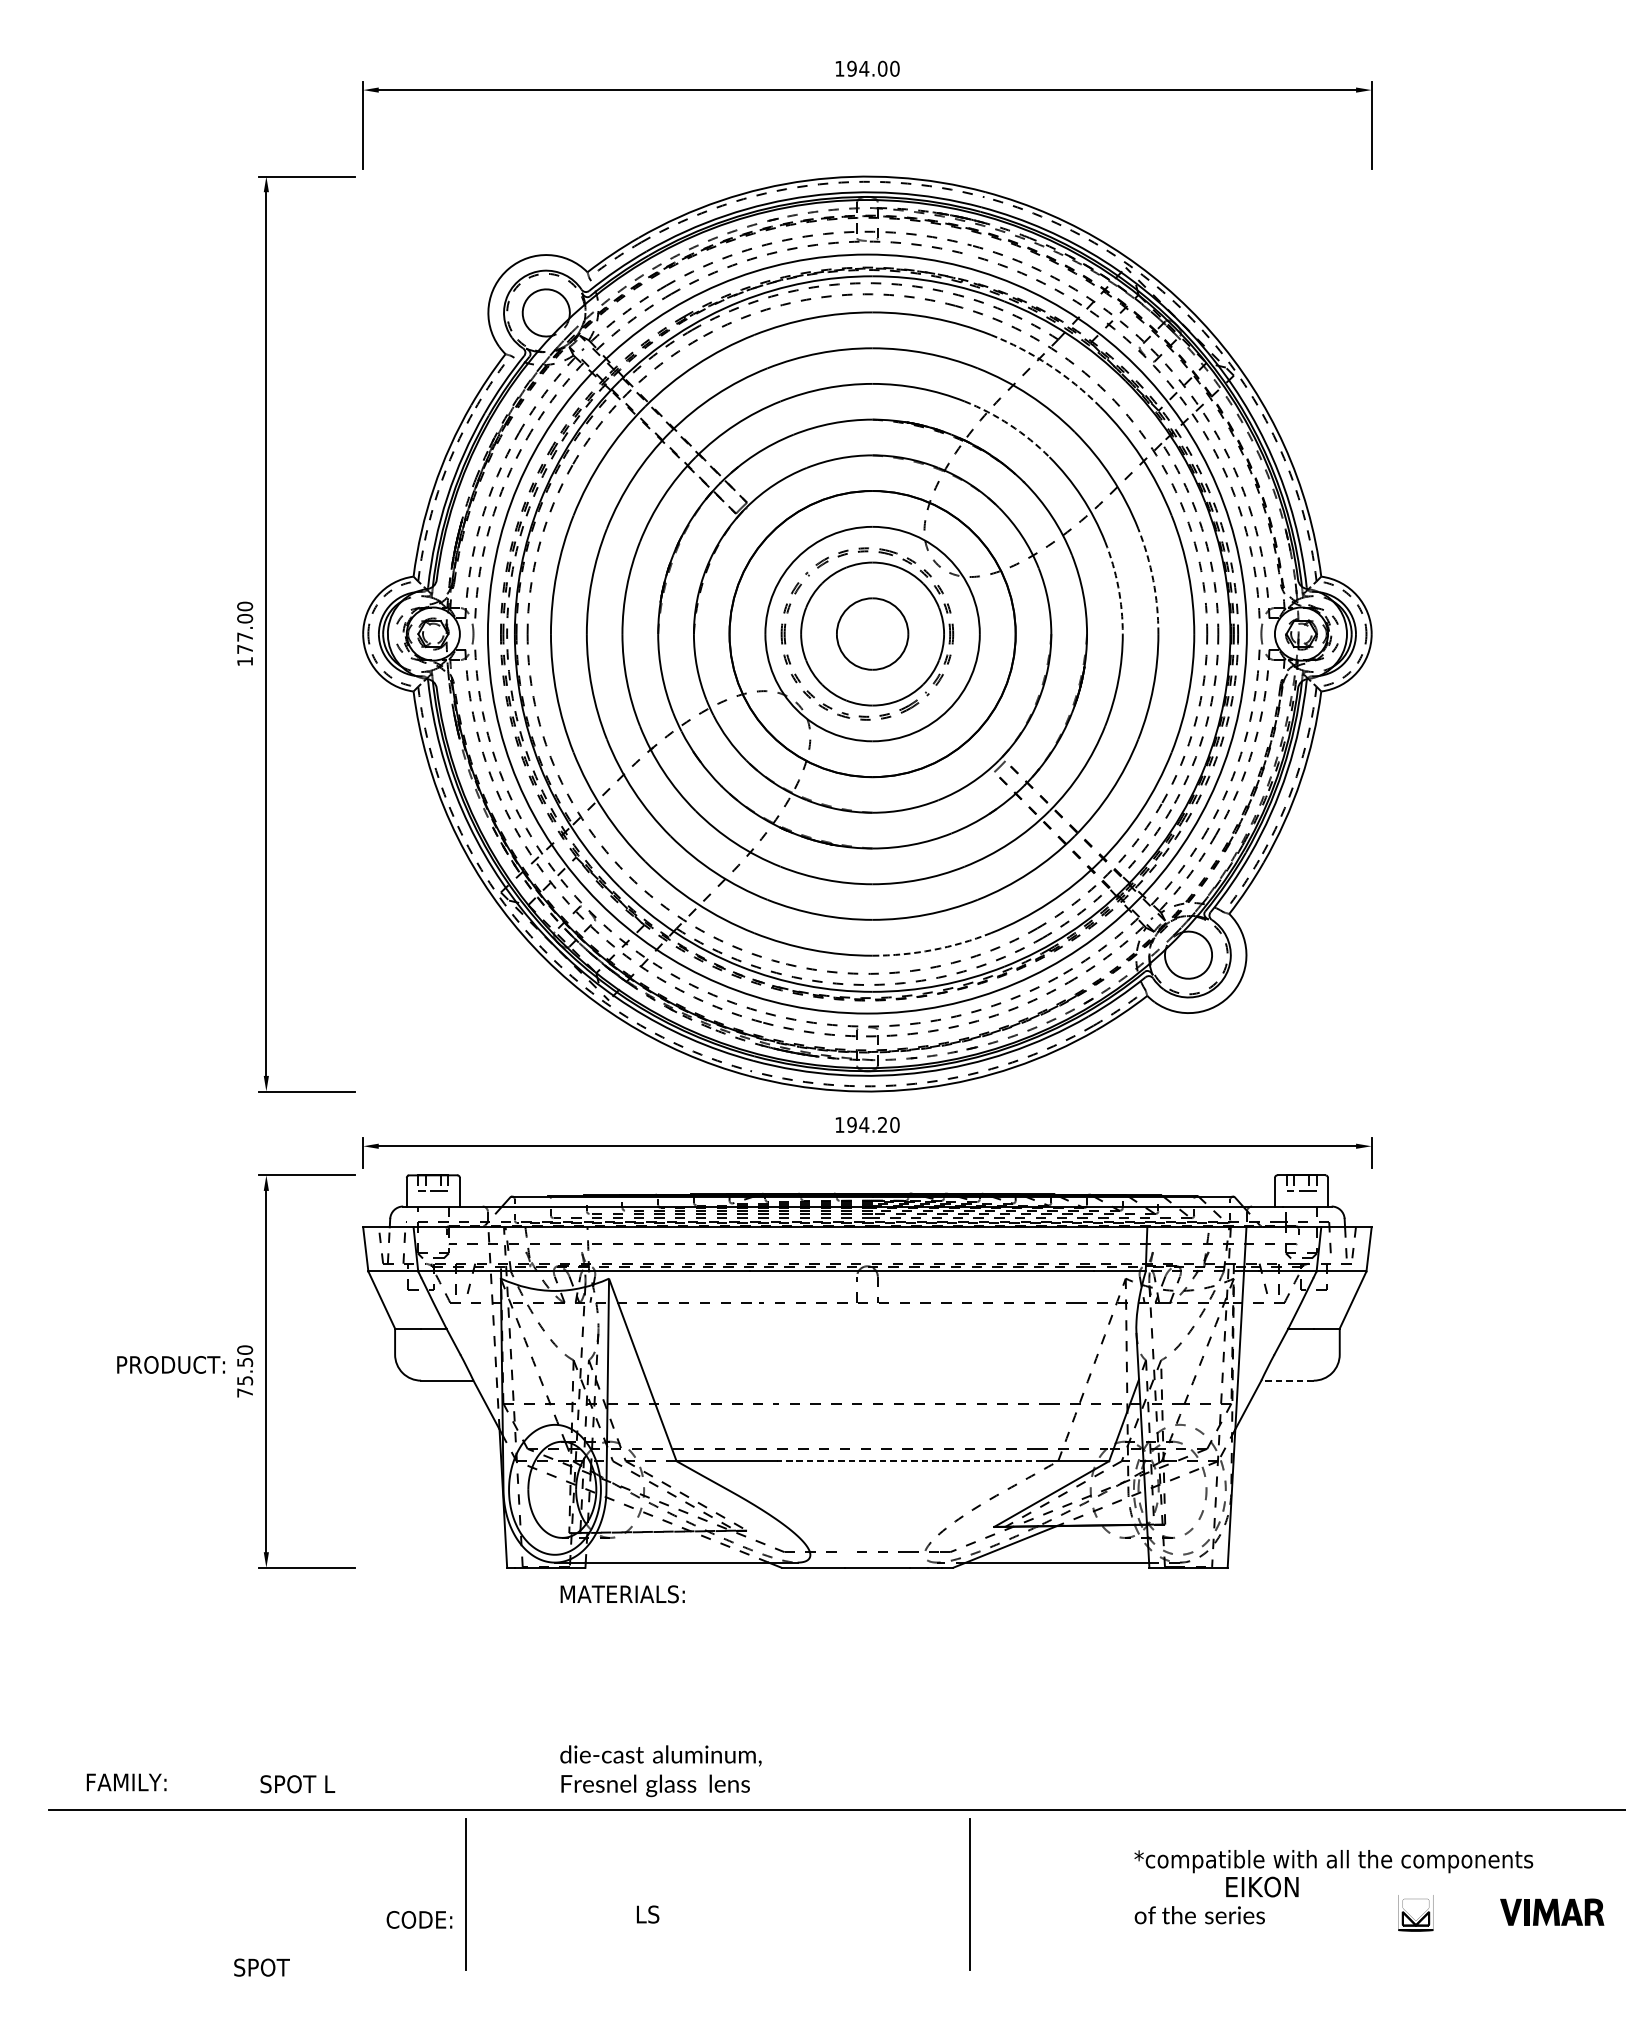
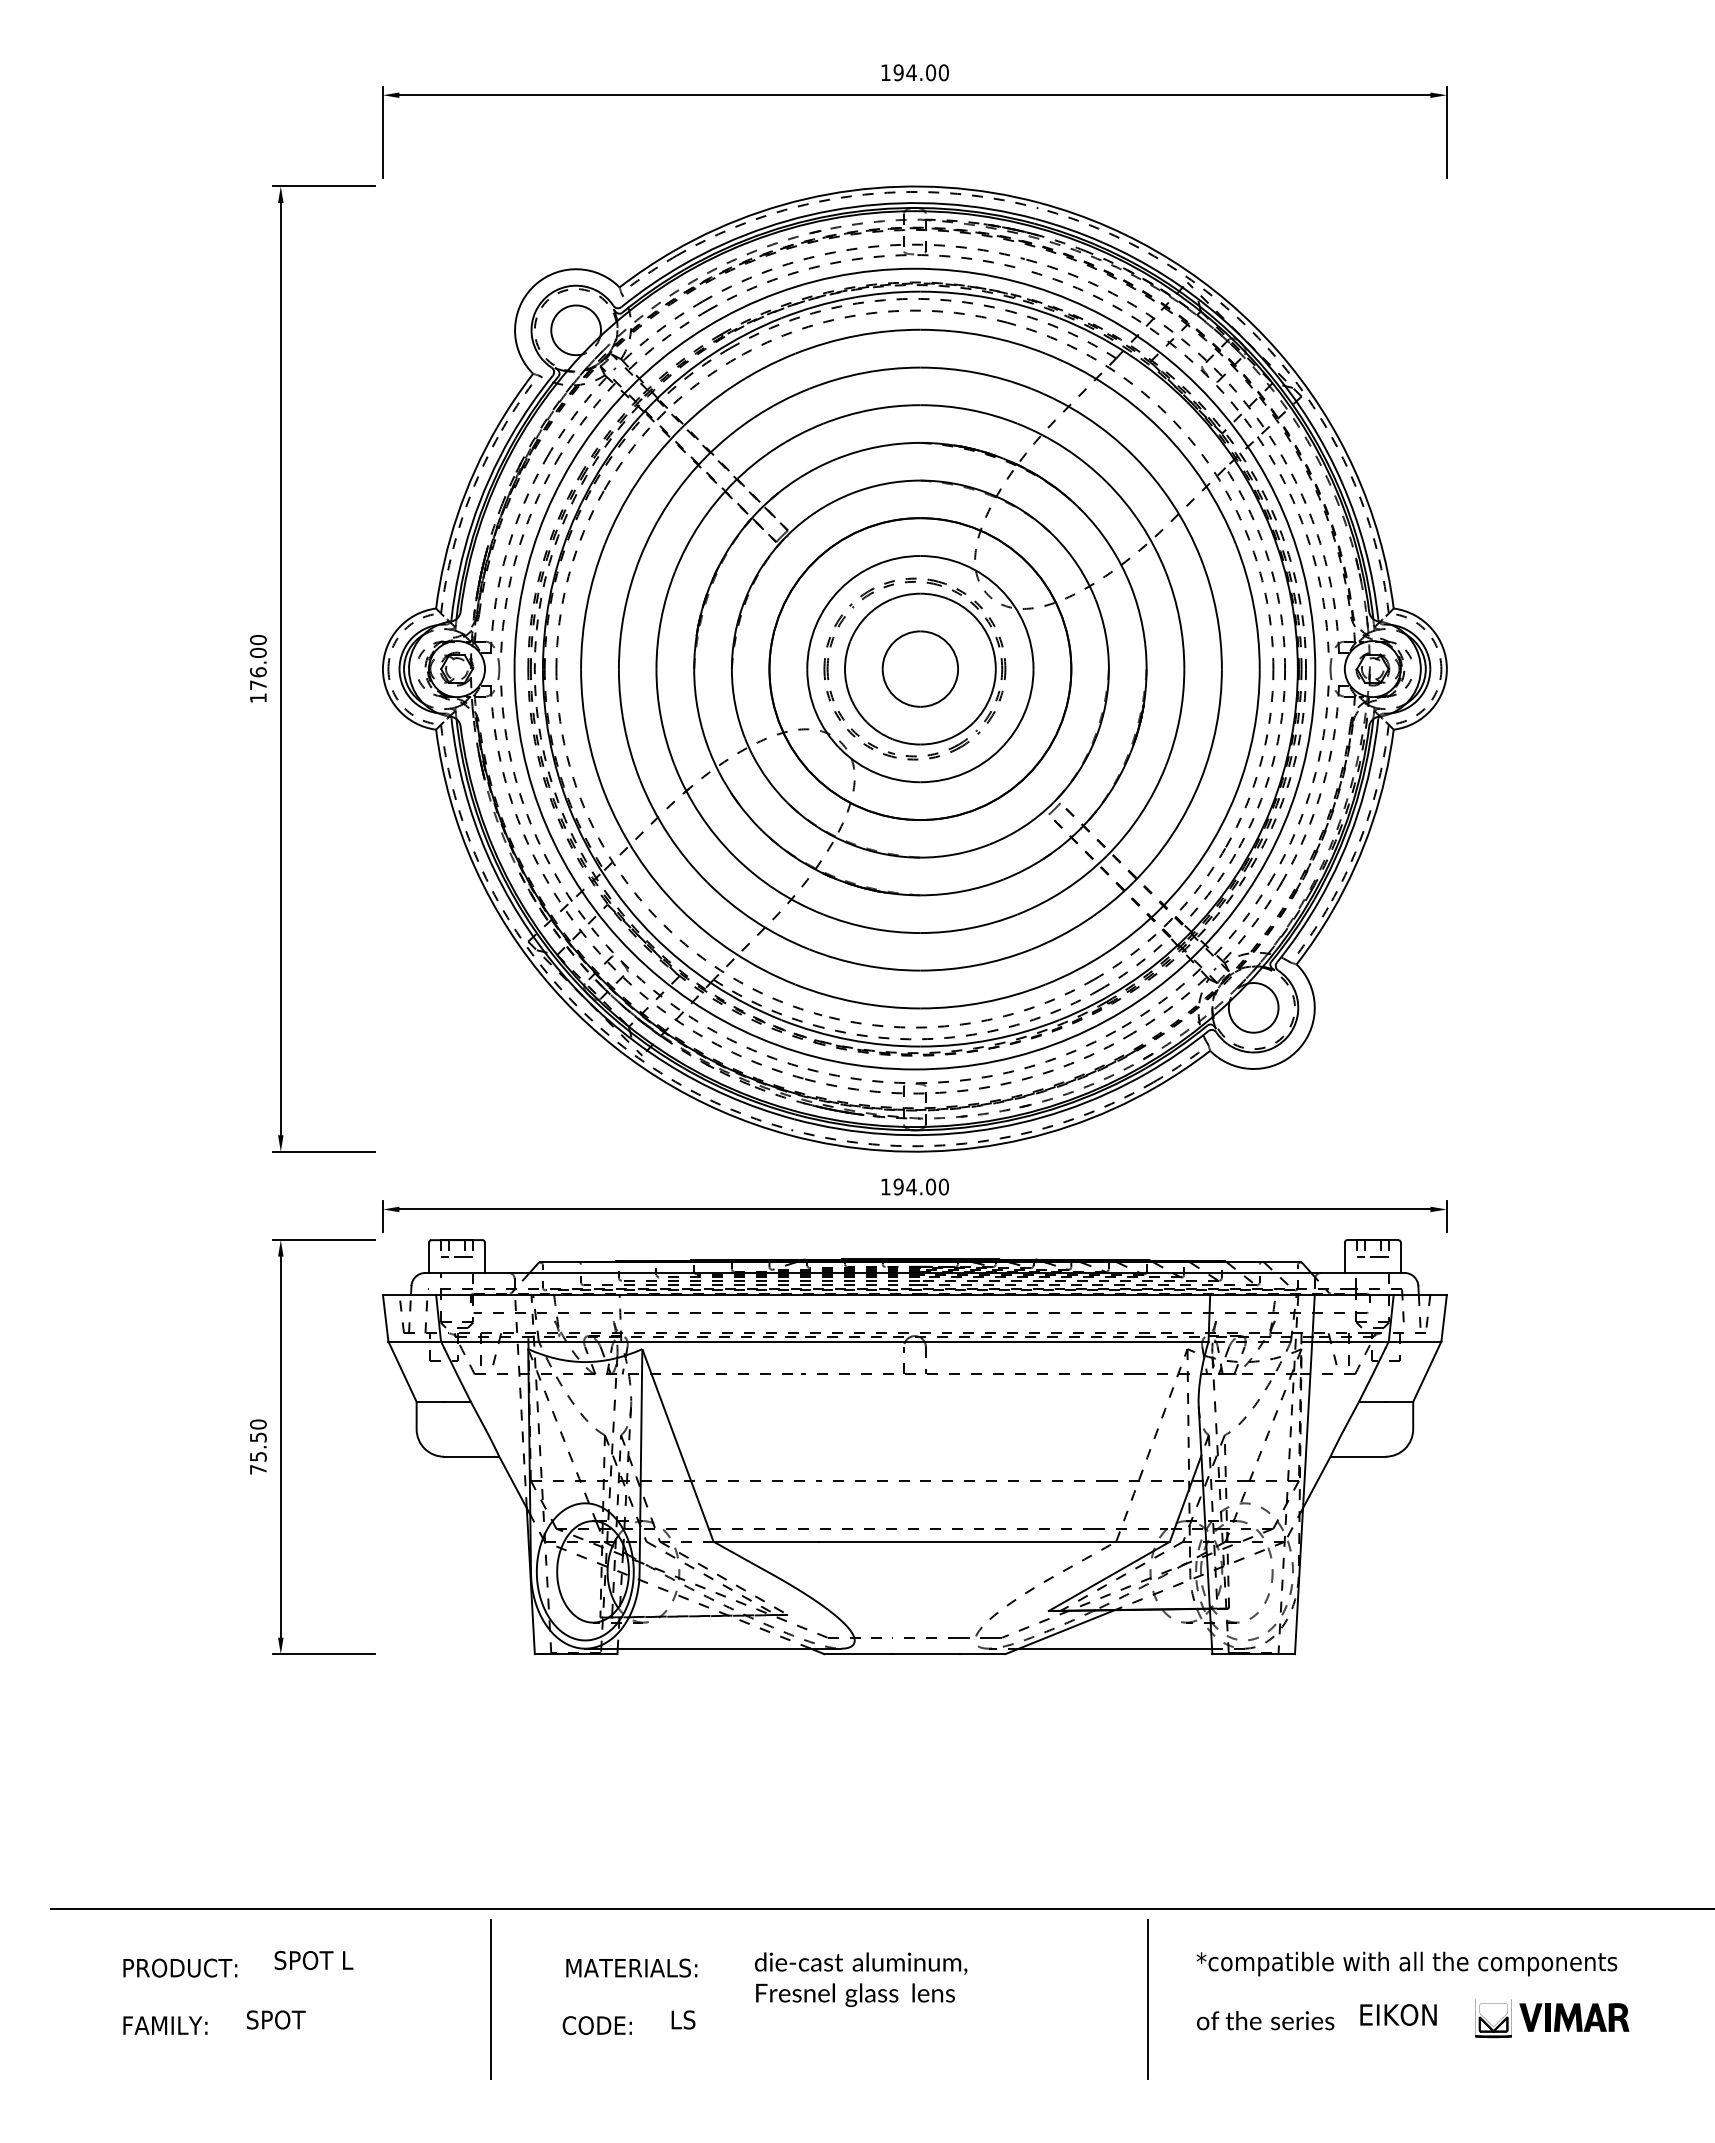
arc: (1049, 365) -> (1106, 385), dashed -> solid
arc: (1010, 424) -> (1065, 448), dashed -> solid
arc: (1153, 580) -> (1216, 612), dashed -> solid
arc: (1118, 587) -> (1179, 619), dashed -> solid
text: (245, 637) -> (258, 672), 177.00 -> 176.00
arc: (932, 950) -> (983, 1002), dashed -> solid
text: (883, 1124) -> (931, 1186), 194.20 -> 194.00
text: (171, 1364) -> (180, 1967), moved
line: (1287, 1380) -> (1358, 1456), dashed -> solid
line: (909, 1461) -> (959, 1541), dashed -> solid
text: (622, 1593) -> (631, 1967), moved
text: (661, 1770) -> (861, 1979), moved
text: (126, 1782) -> (165, 2025), moved
text: (297, 1784) -> (313, 1960), moved
text: (1262, 1886) -> (1398, 2014), moved
line: (969, 1895) -> (1147, 1999), moved
part: (1552, 1912) -> (1574, 2017), moved
text: (418, 1919) -> (596, 2025), moved
text: (262, 1967) -> (276, 2019), moved

